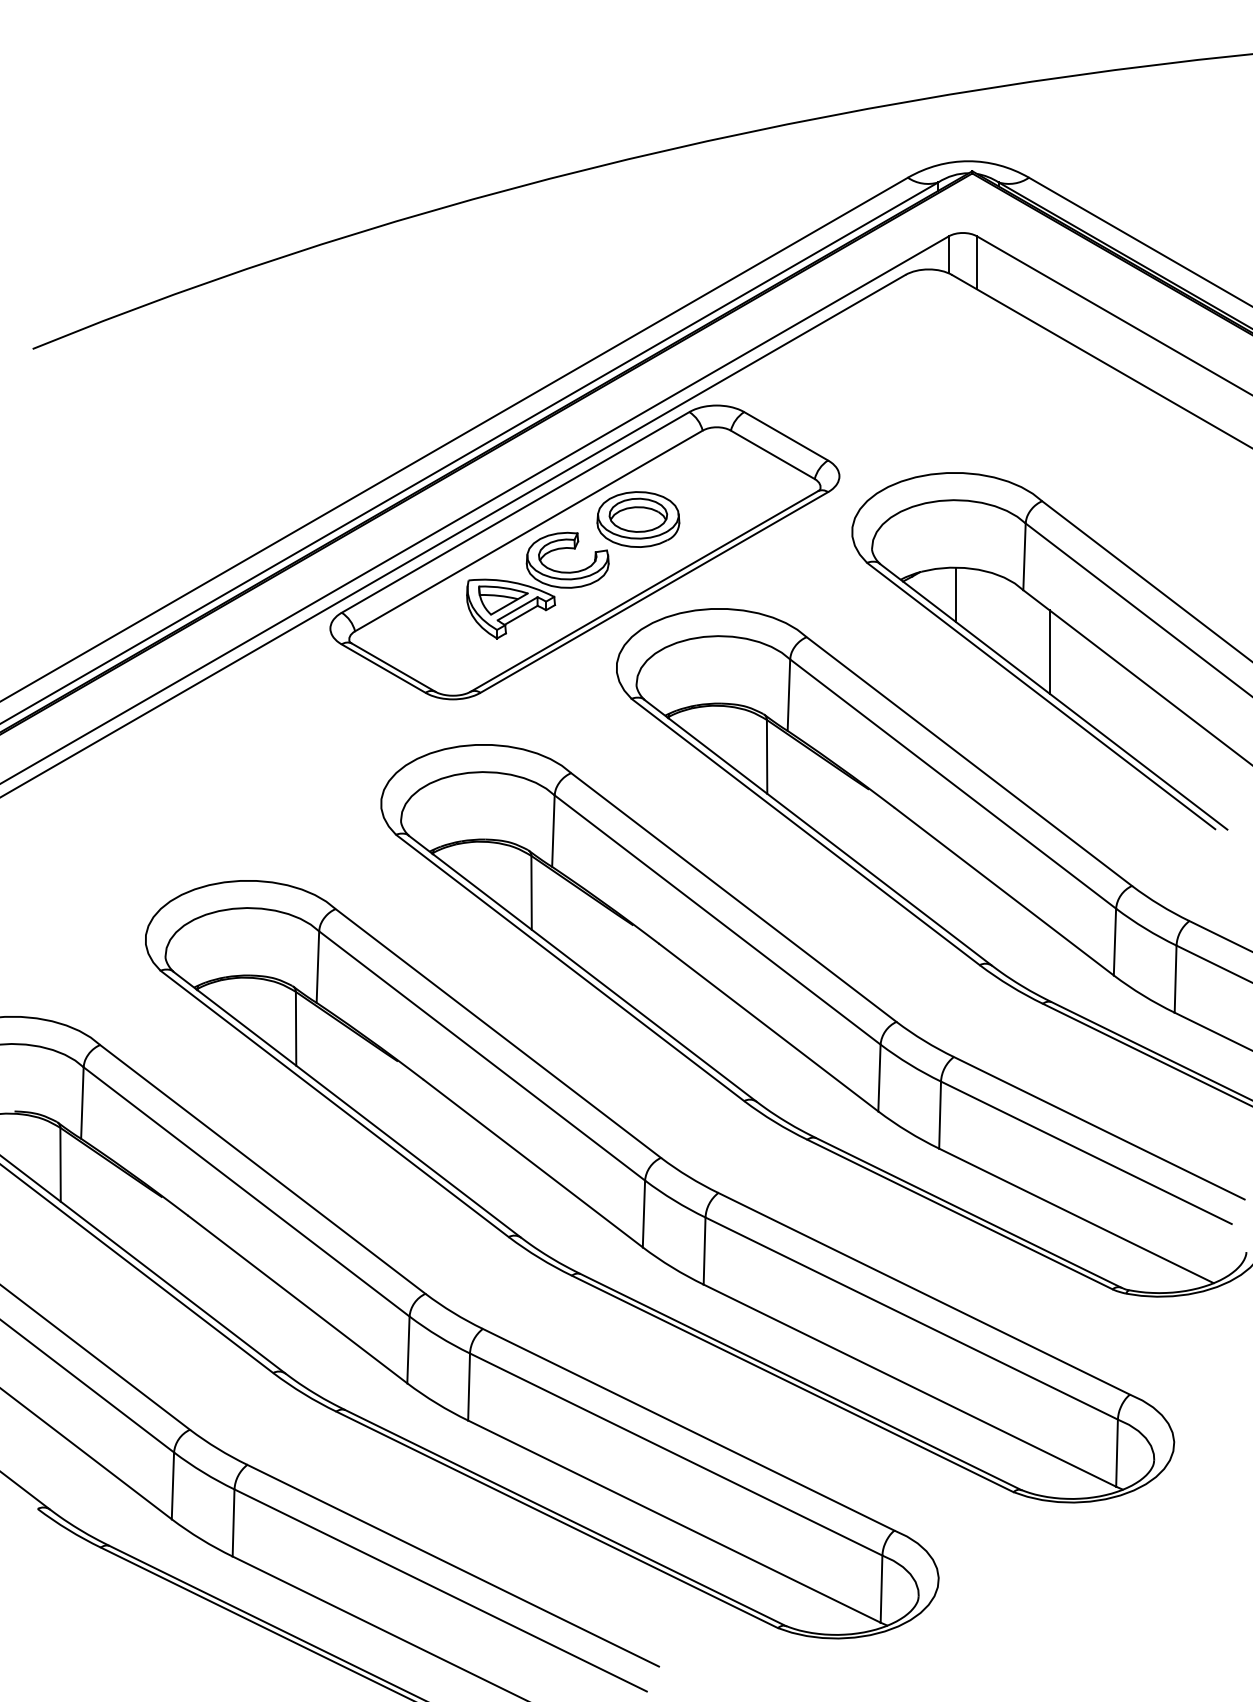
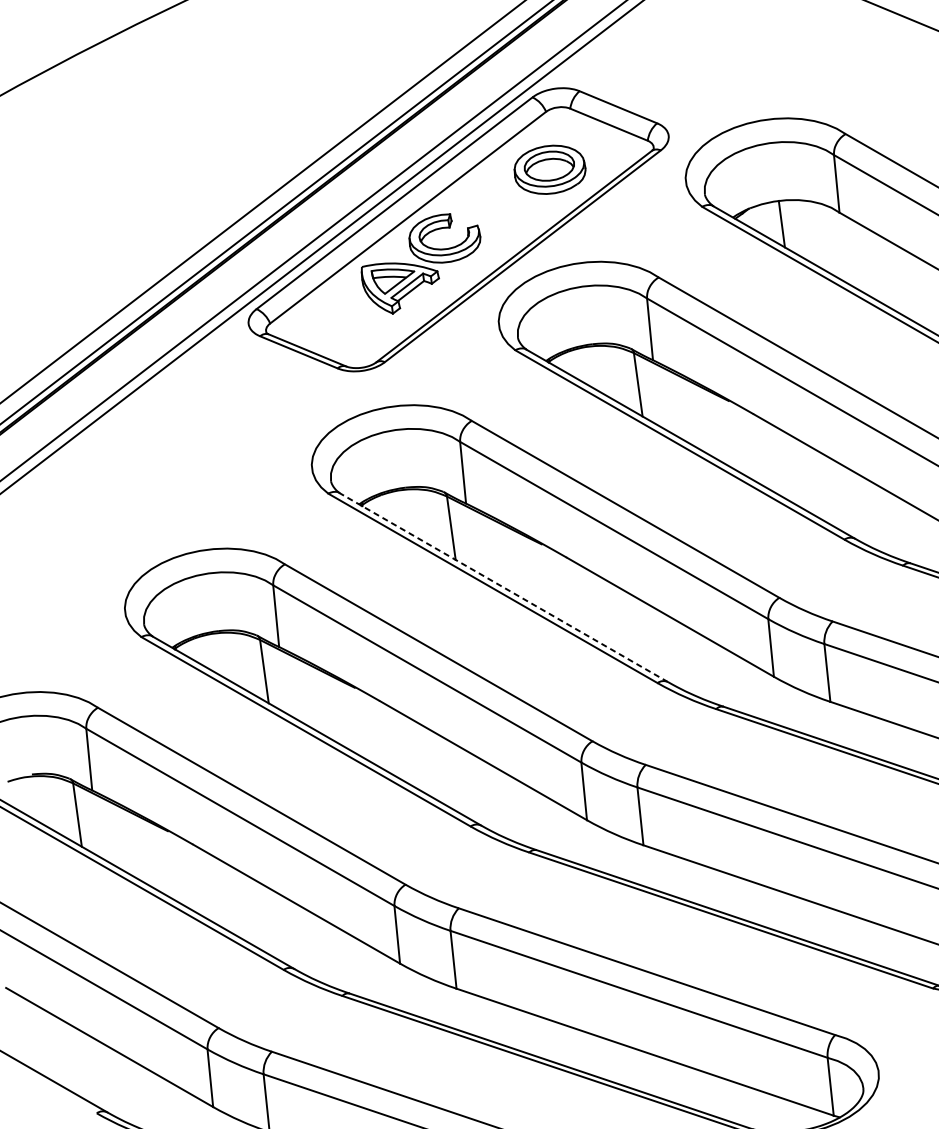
part: (638, 519) -> (550, 169), moved
line: (1049, 651) -> (868, 262), removed
line: (582, 968) -> (503, 587), solid -> dashed

